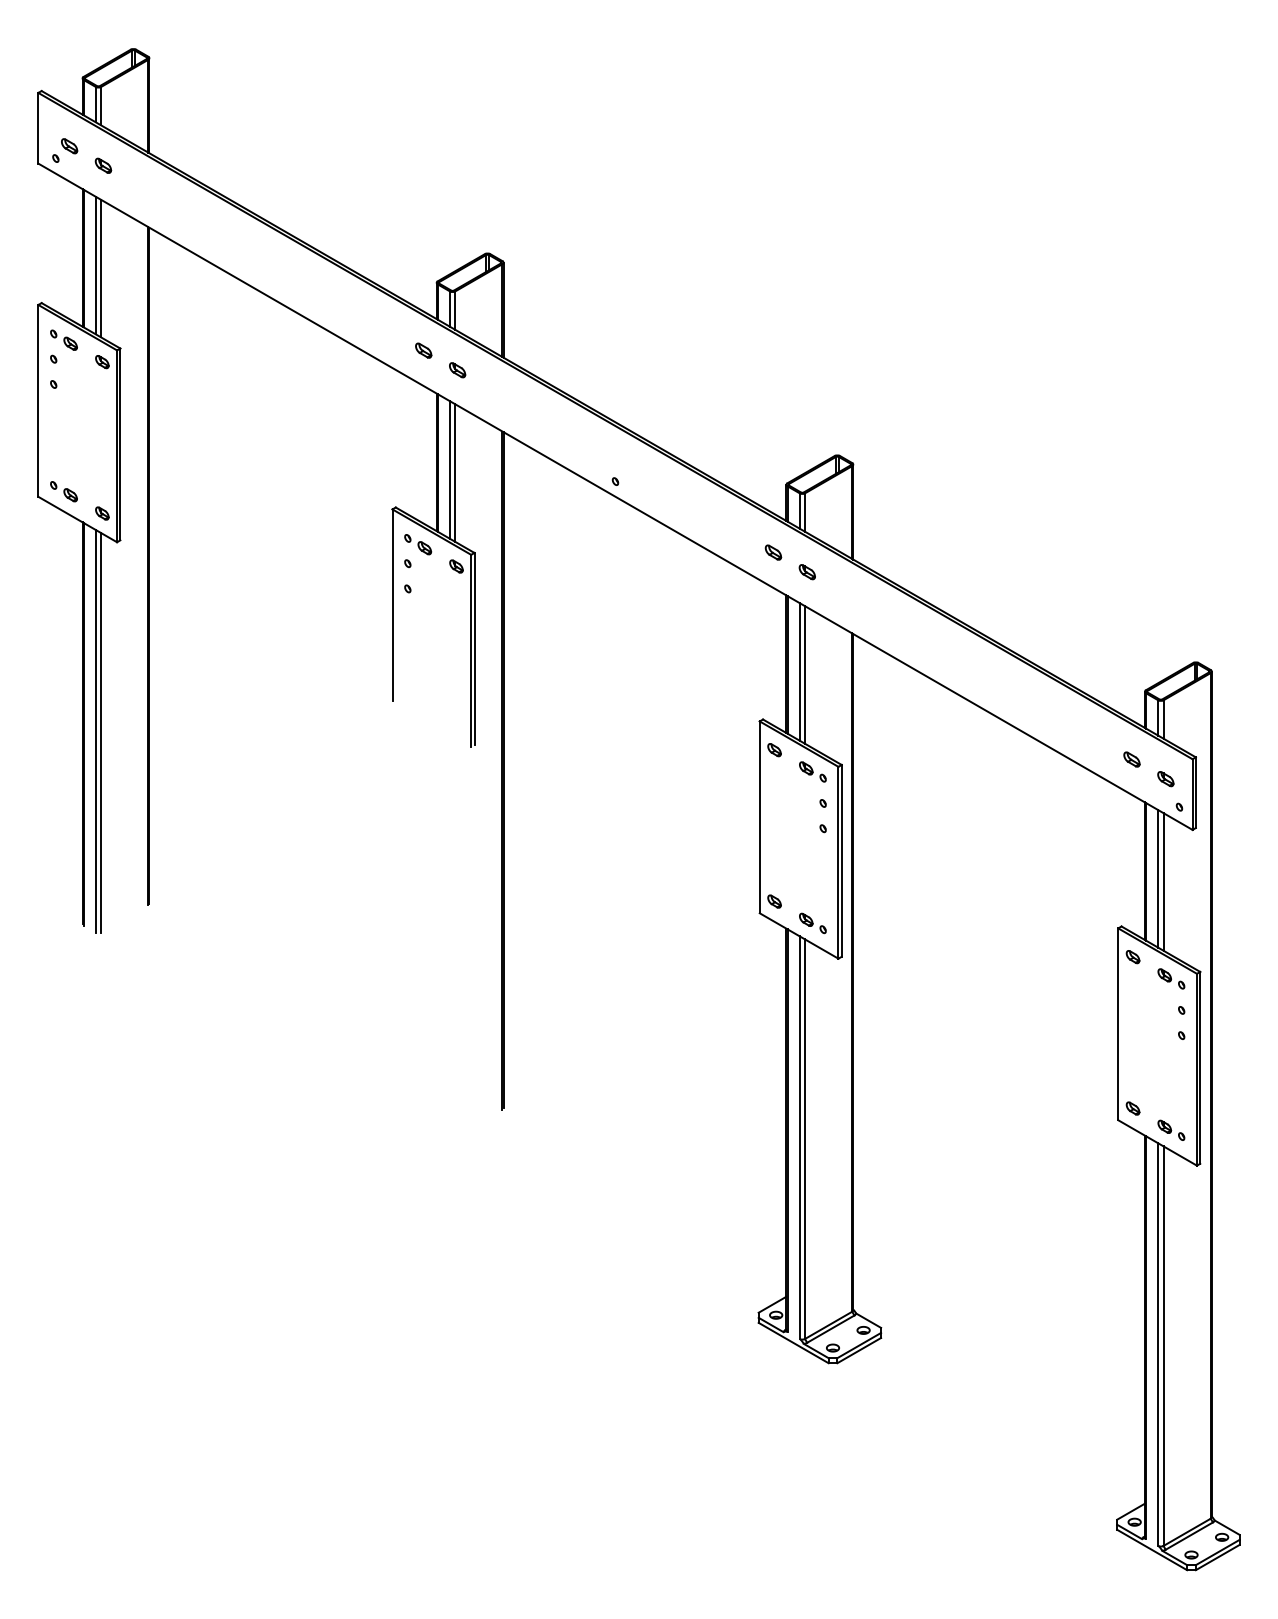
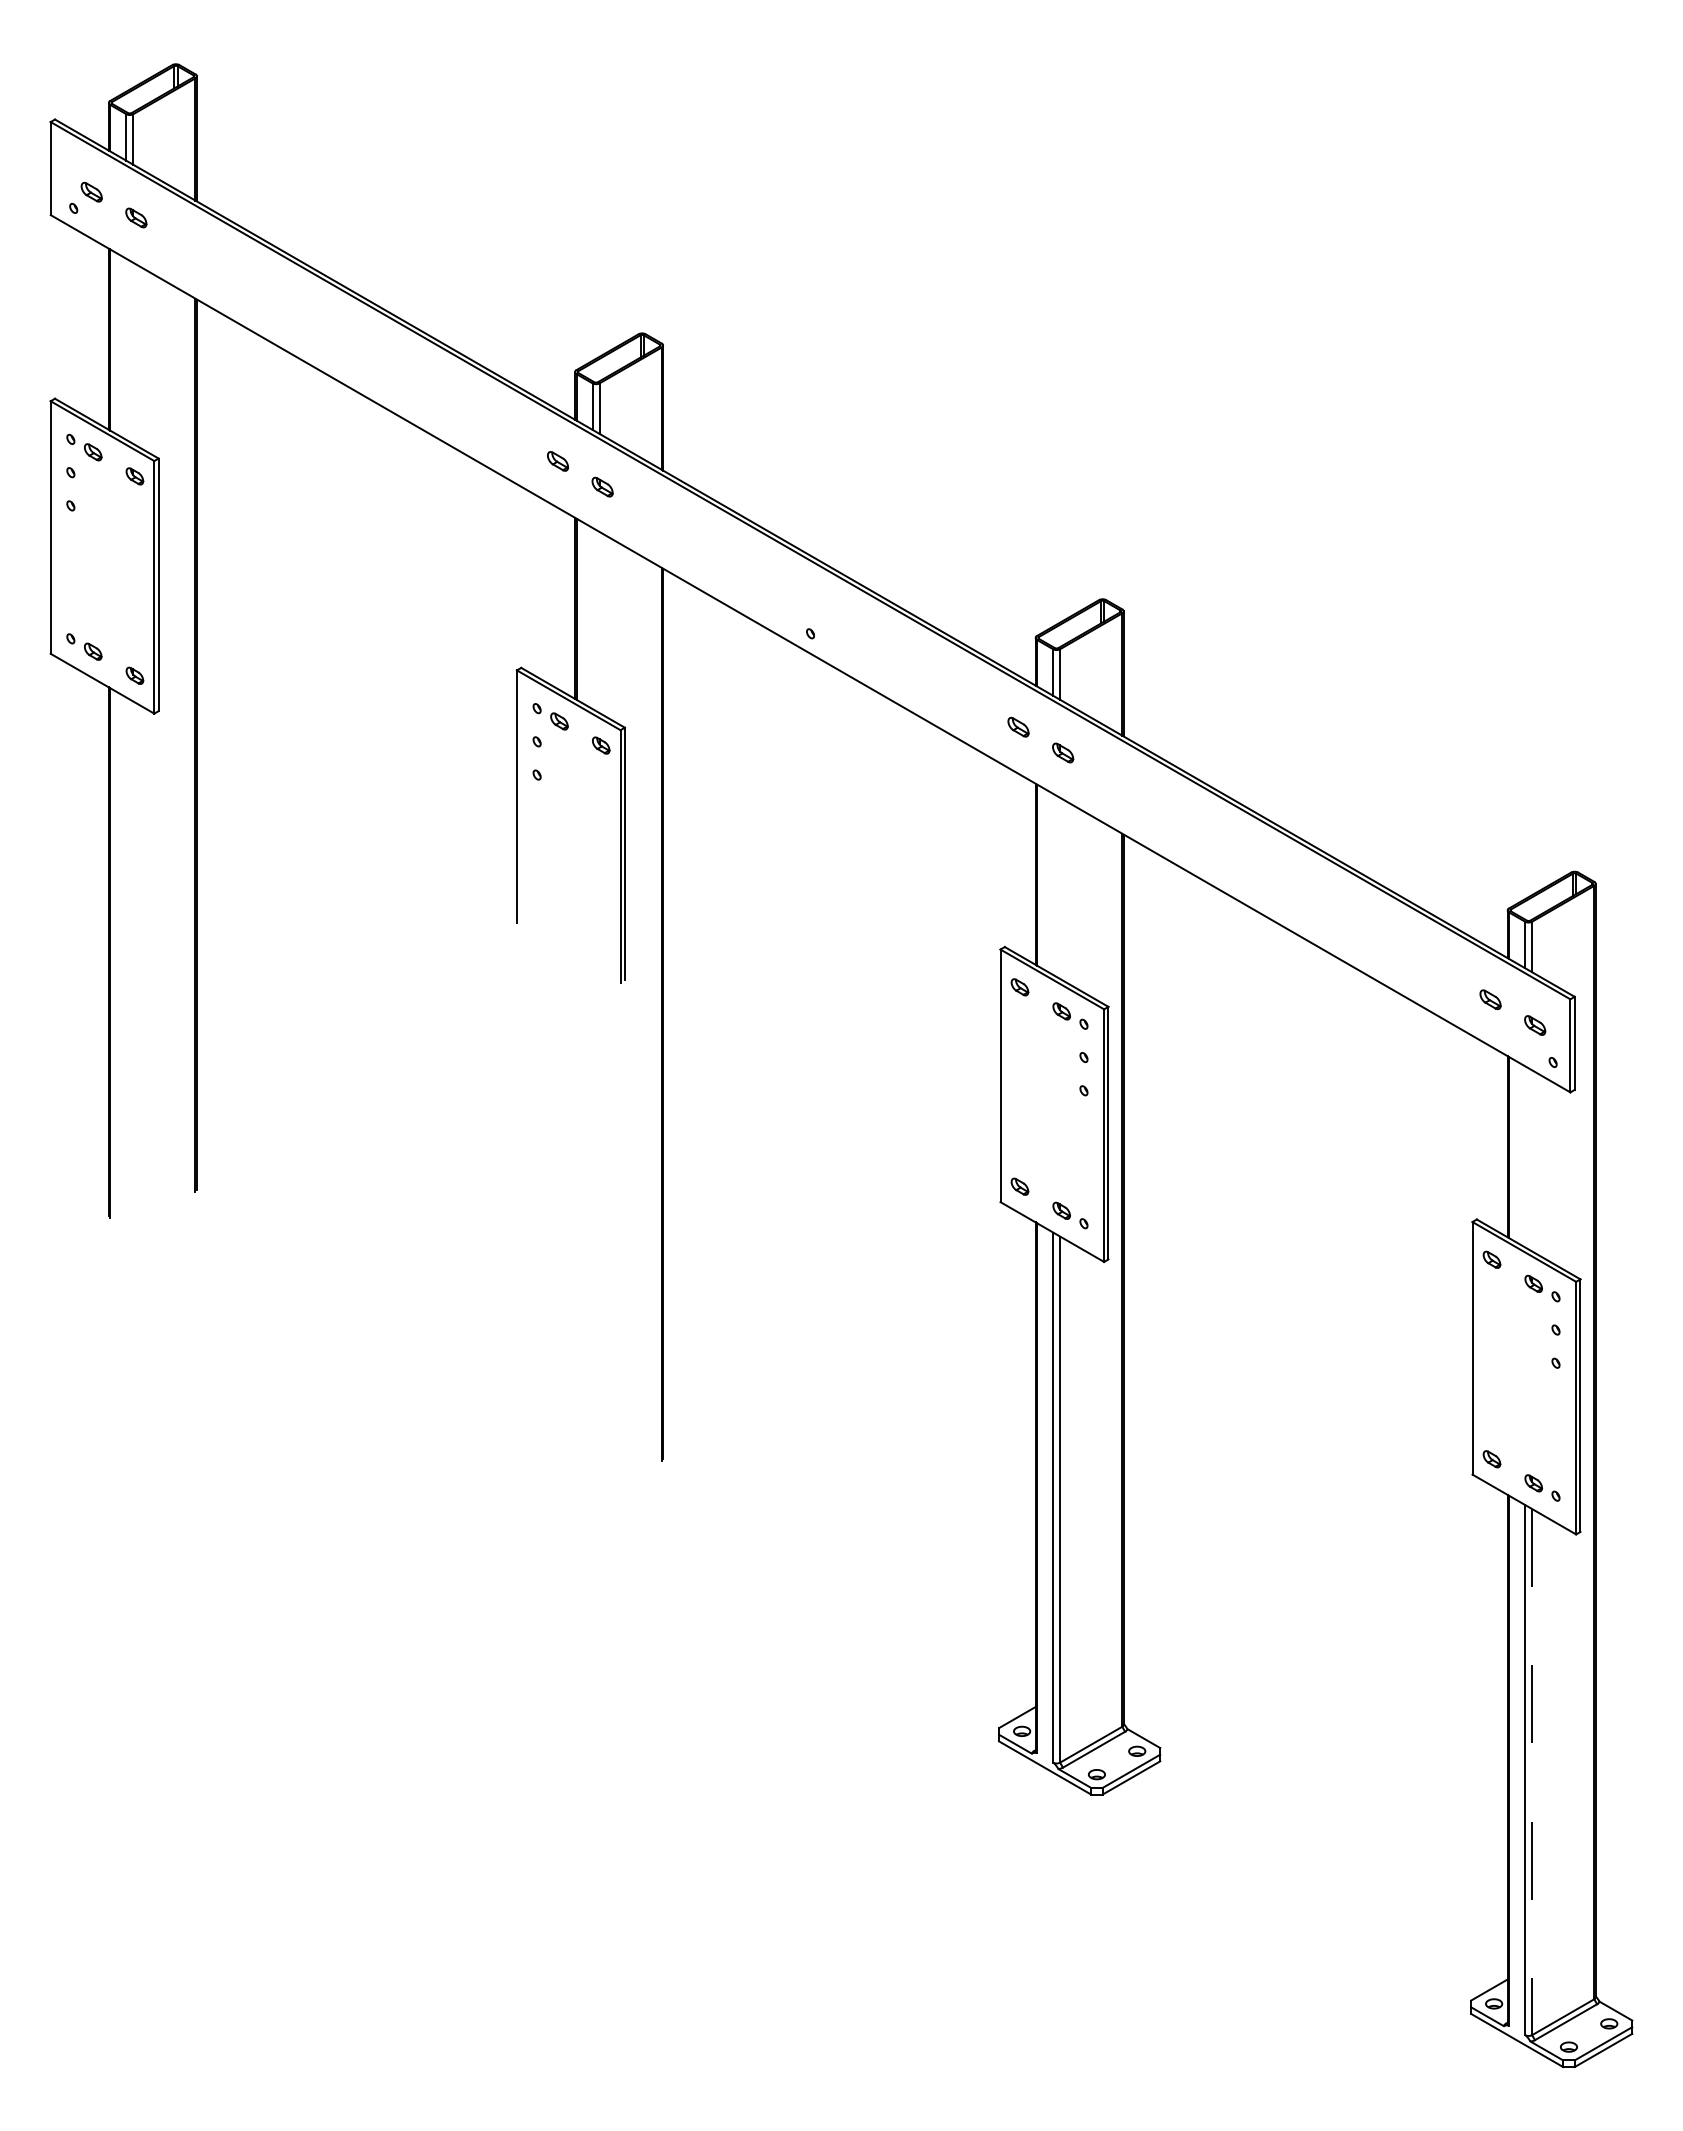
line: (95, 264) -> (126, 348), removed
line: (101, 267) -> (133, 352), removed
line: (449, 470) -> (592, 618), removed
line: (455, 473) -> (599, 622), removed
line: (800, 671) -> (1053, 883), removed
line: (805, 674) -> (1060, 887), removed
line: (95, 731) -> (126, 962), removed
line: (101, 732) -> (133, 964), removed
line: (1158, 878) -> (1525, 1156), removed
line: (1163, 881) -> (1532, 1160), removed
line: (1163, 1346) -> (1532, 1772), solid -> dashed

